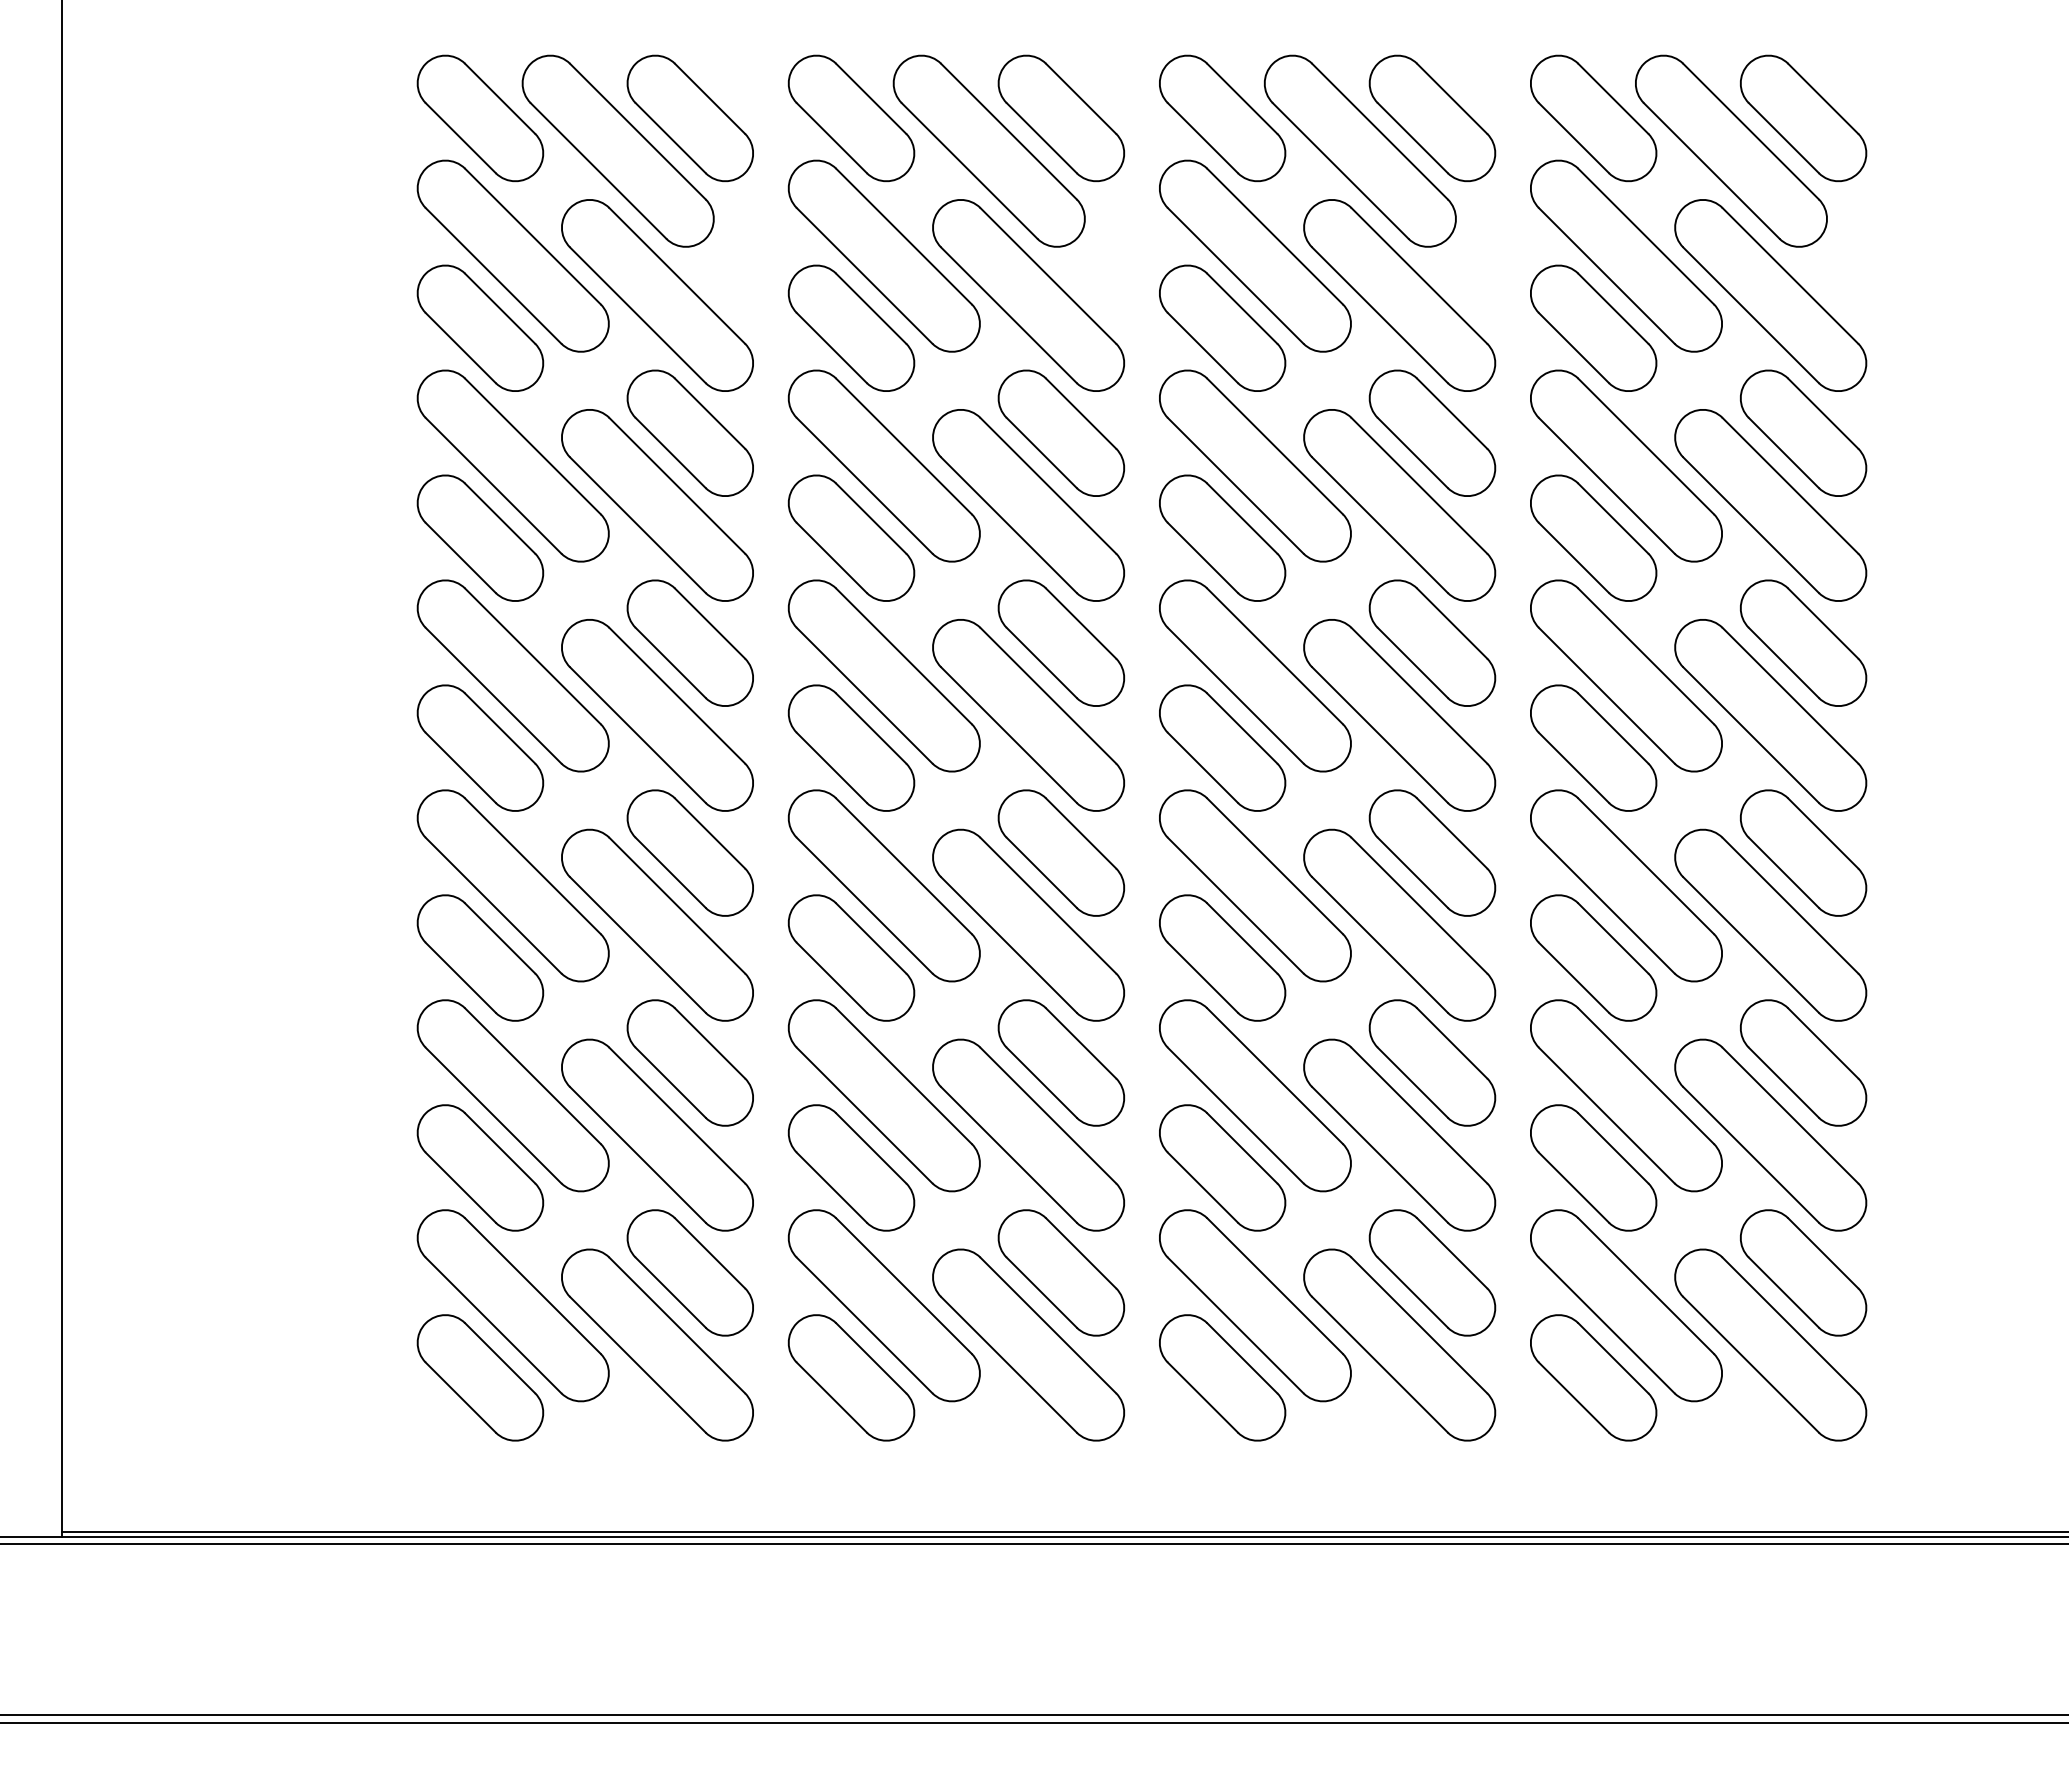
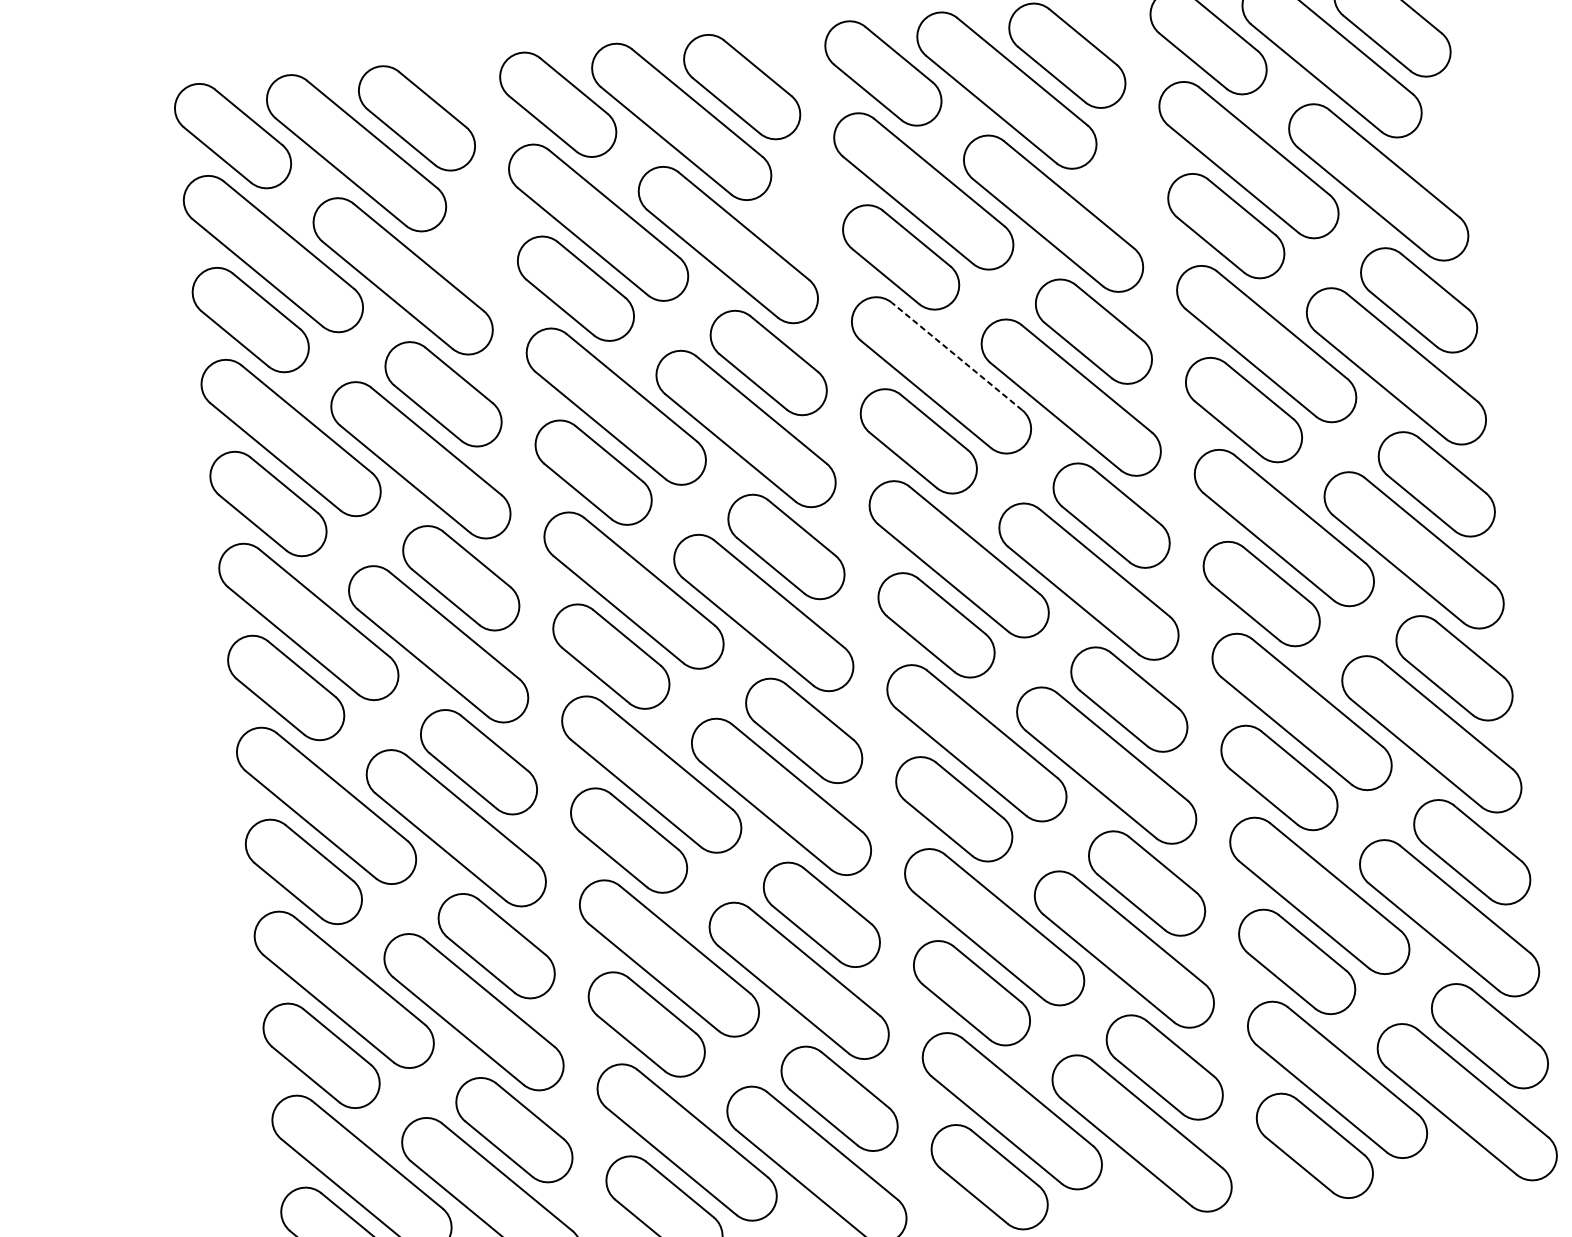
line: (1275, 446) -> (957, 356), solid -> dashed

